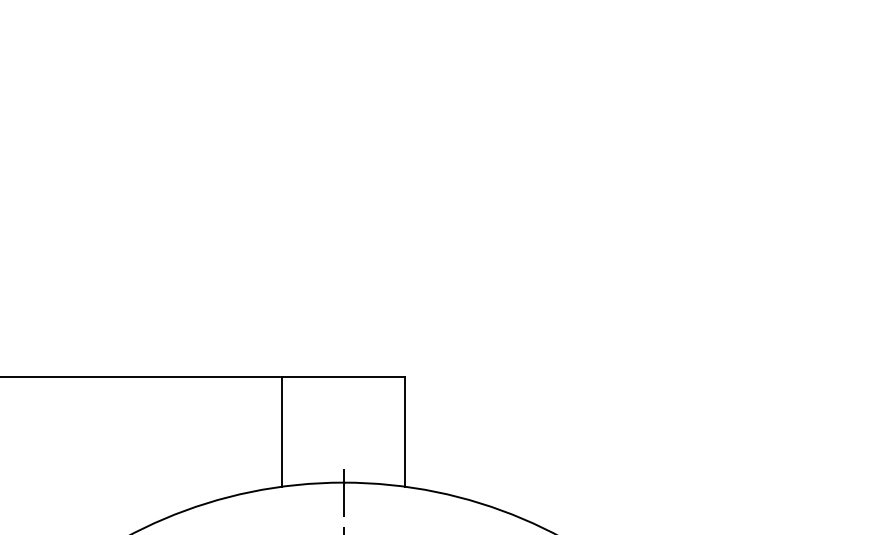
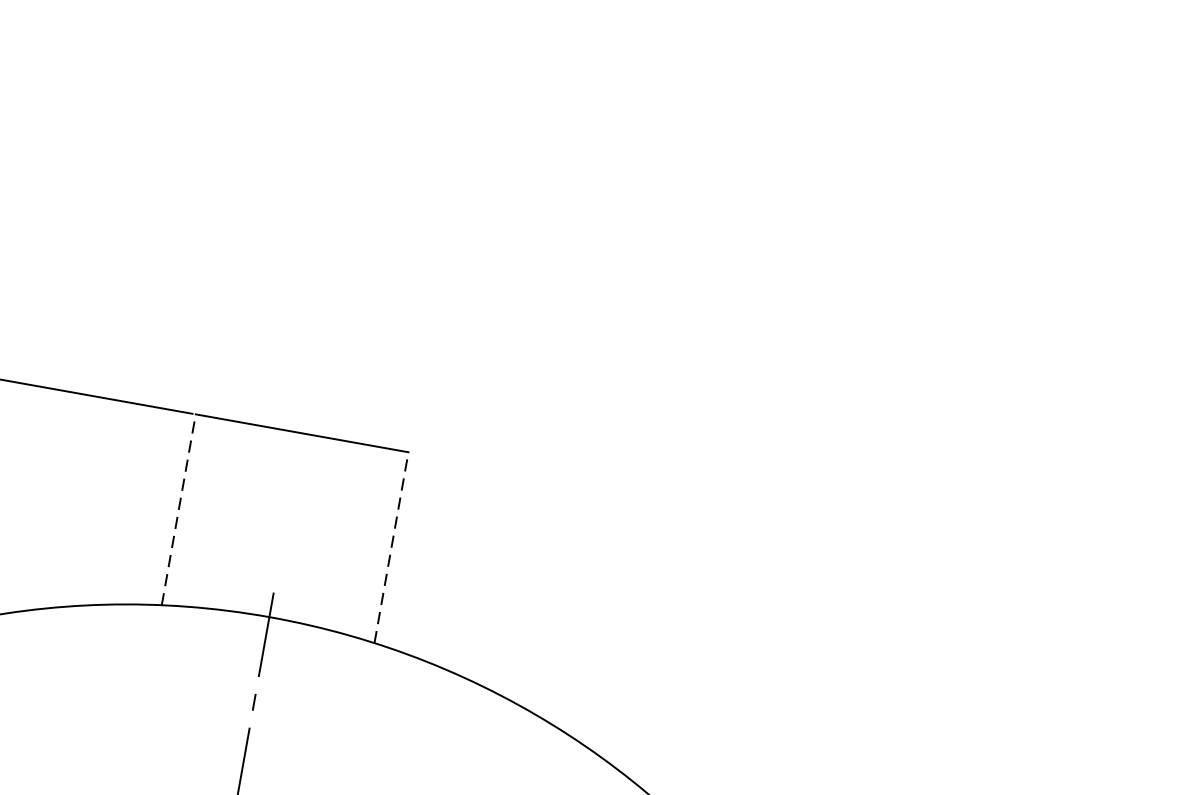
line: (282, 431) -> (179, 509), solid -> dashed
line: (404, 431) -> (390, 547), solid -> dashed

